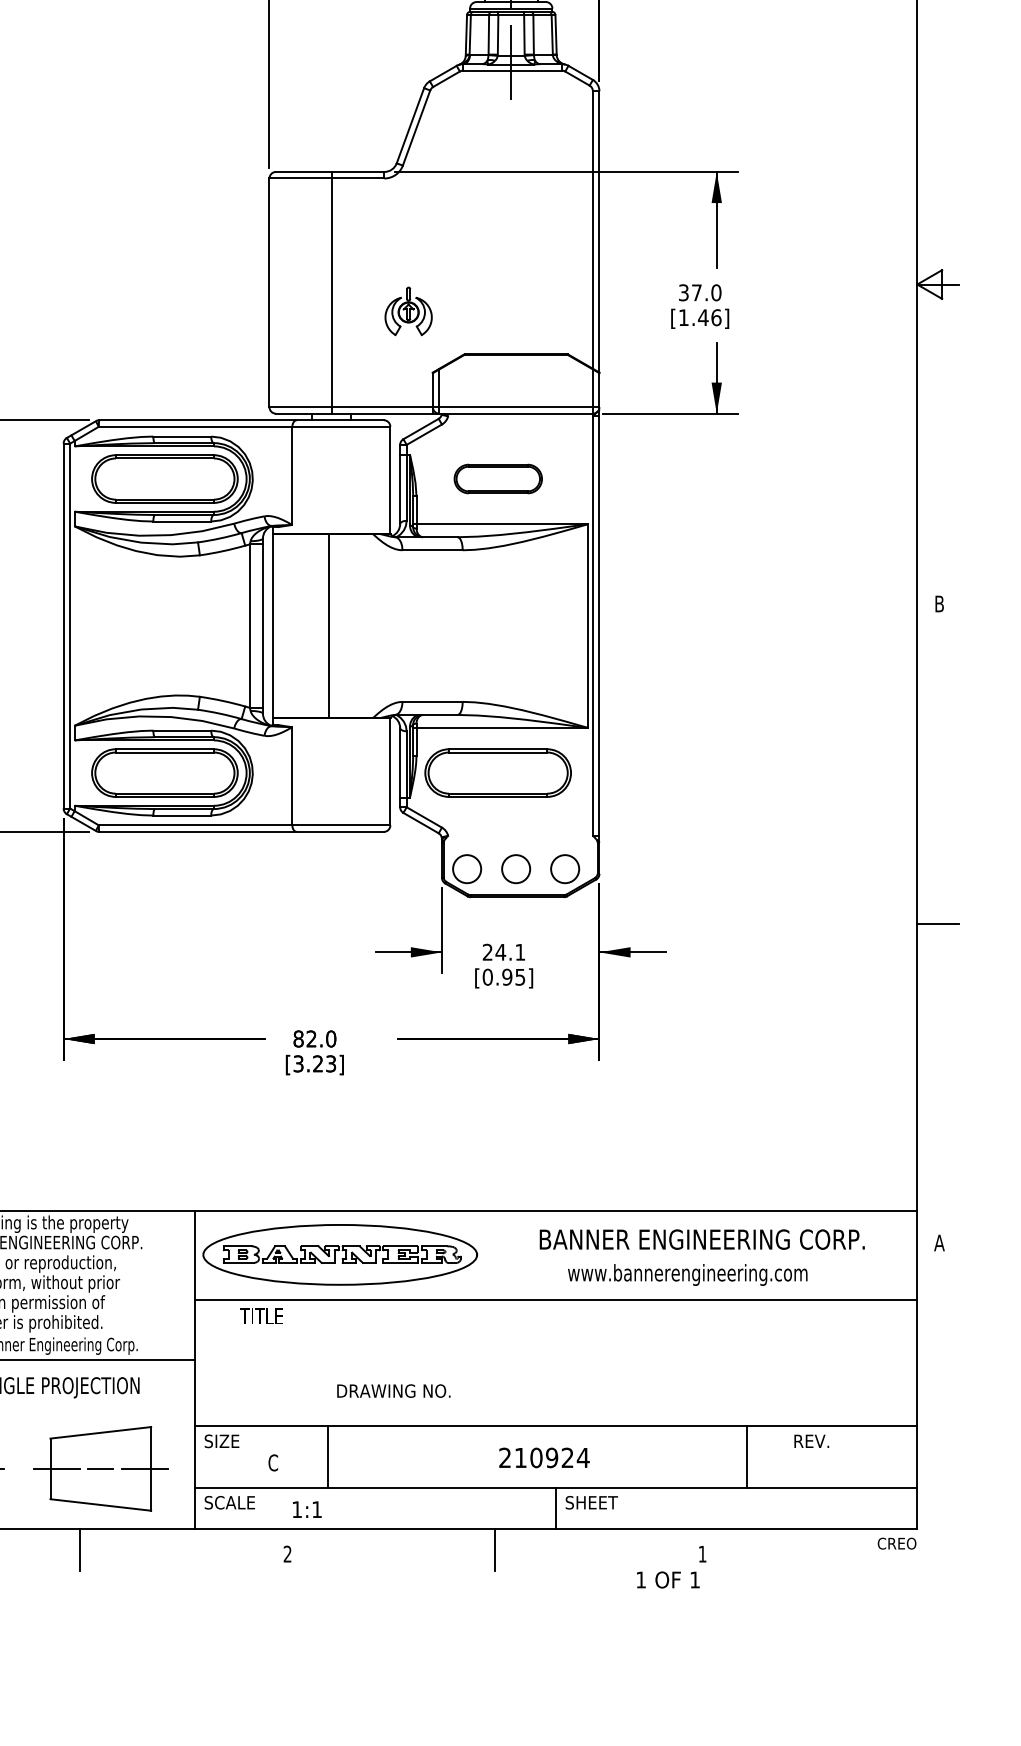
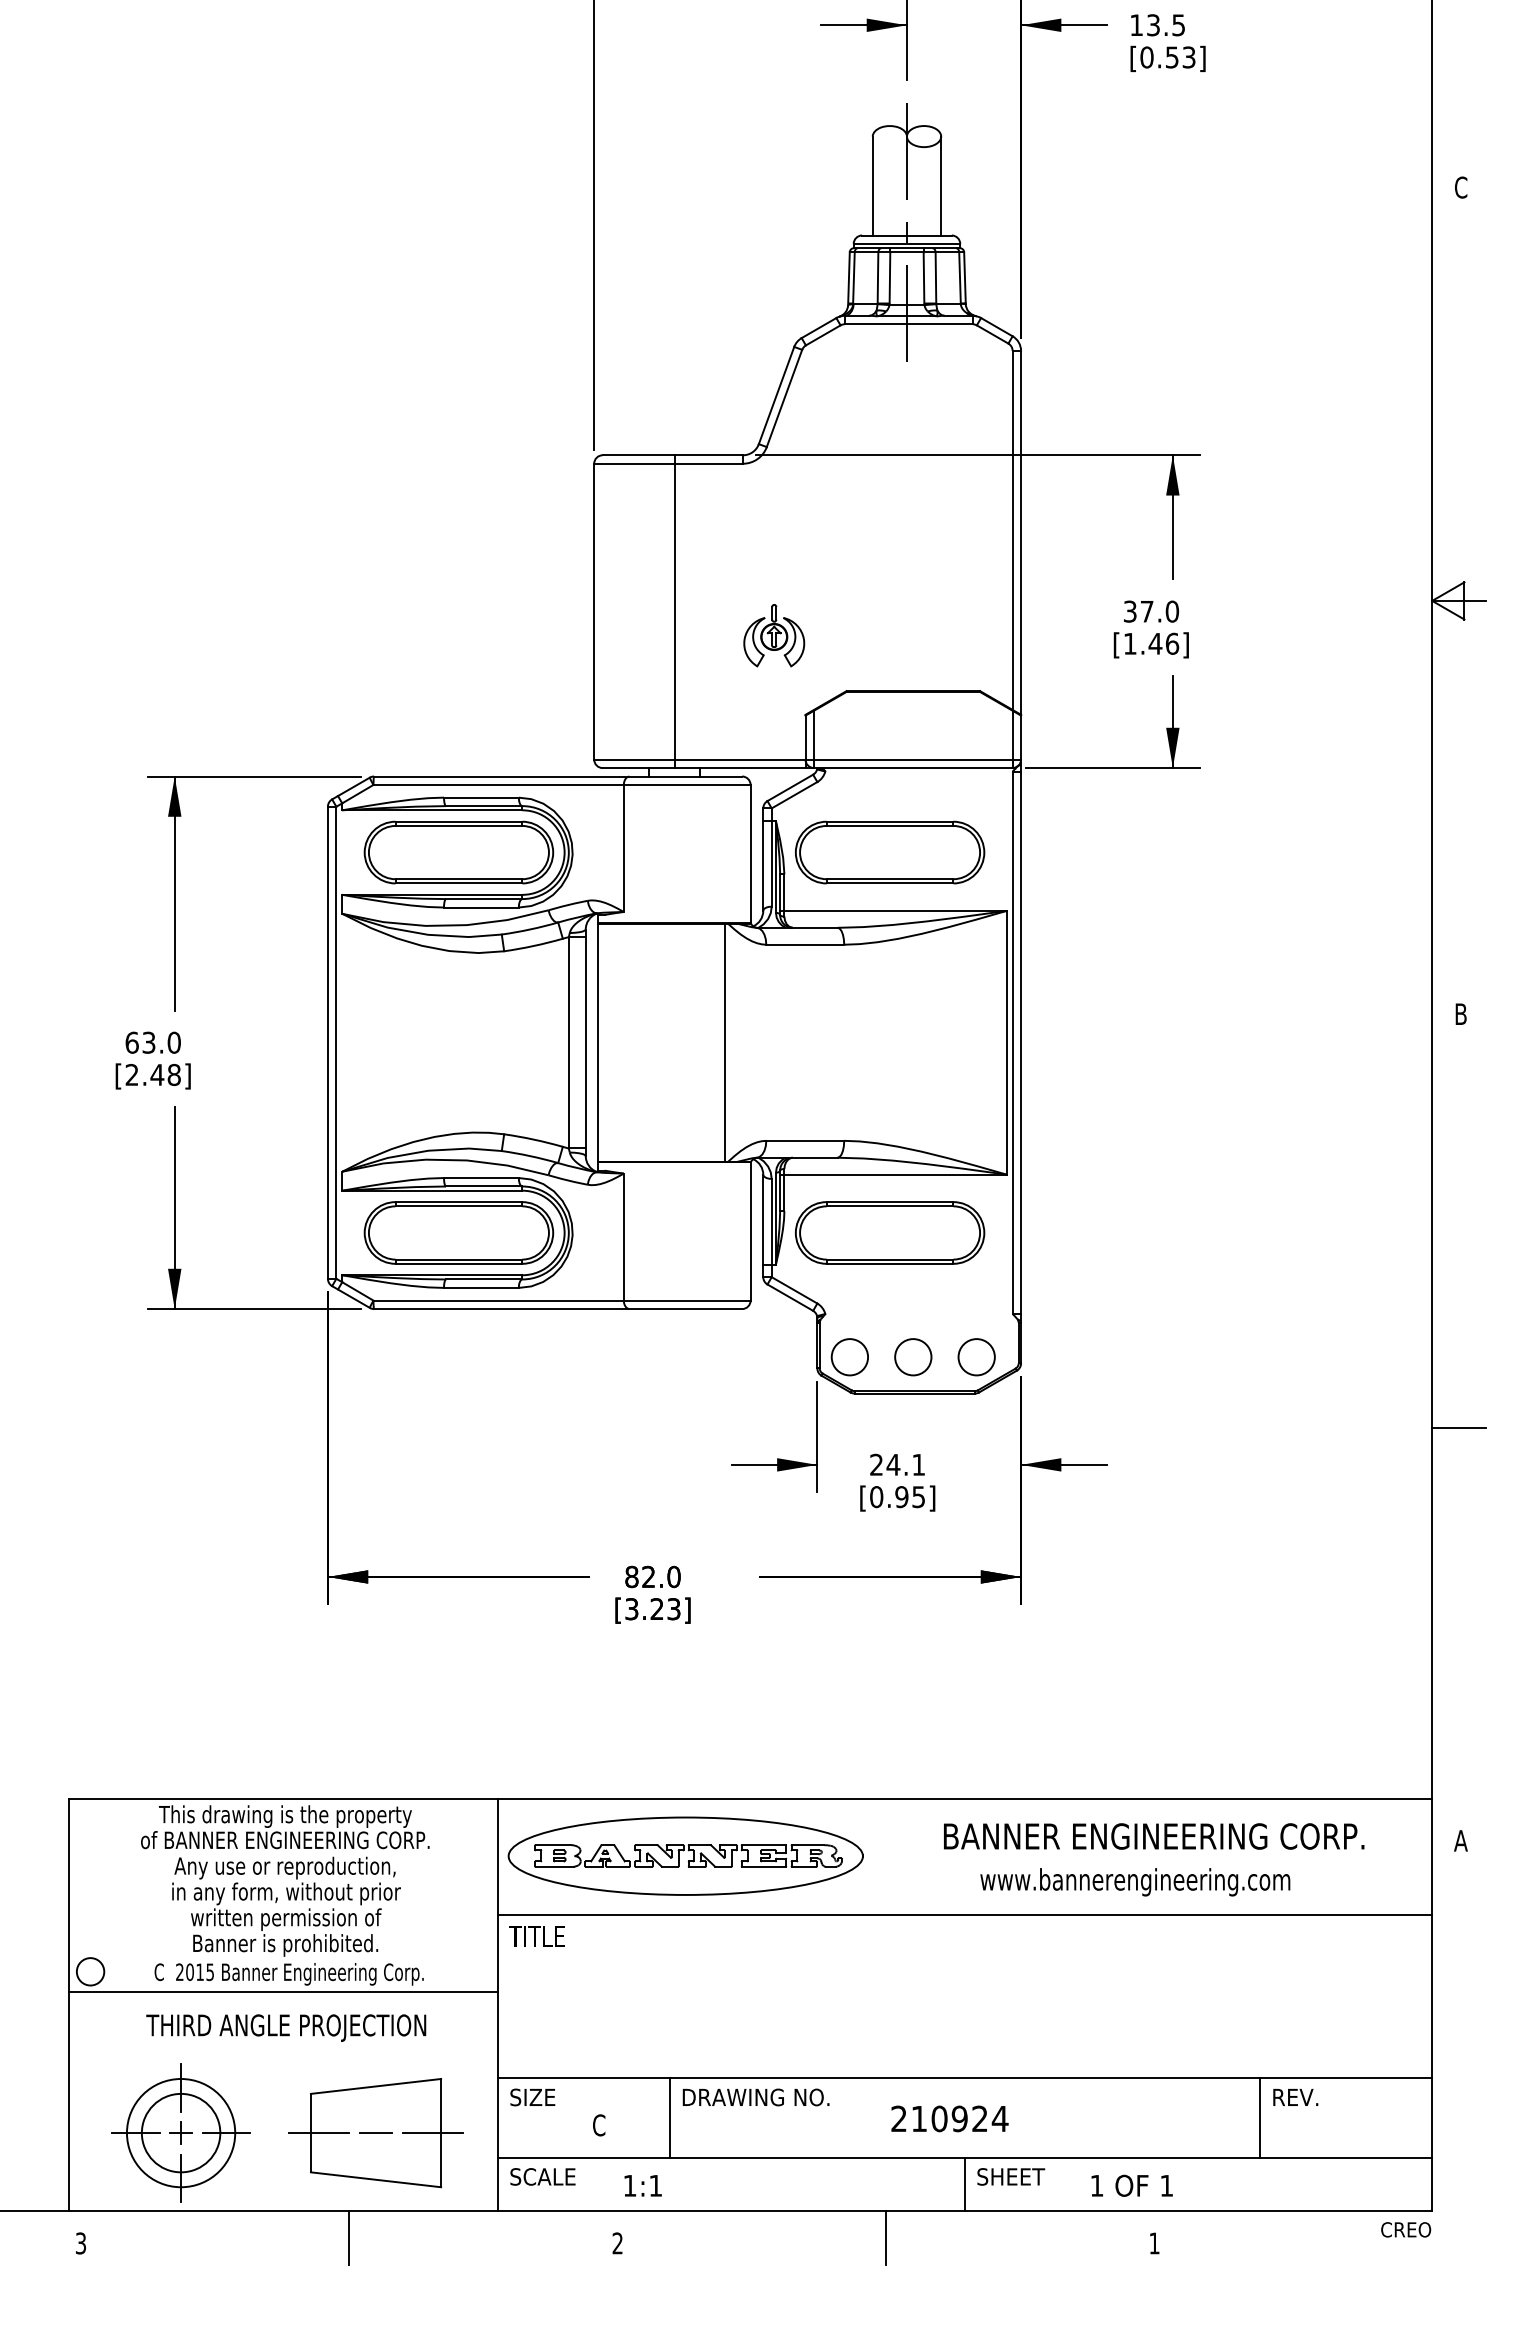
part: (498, 478) -> (890, 852), size x1.67
line: (329, 625) -> (725, 1042), moved
text: (261, 1316) -> (536, 1936), moved
text: (393, 1391) -> (755, 2097), moved
line: (746, 1456) -> (1260, 2117), moved
text: (667, 1579) -> (1131, 2185), moved

